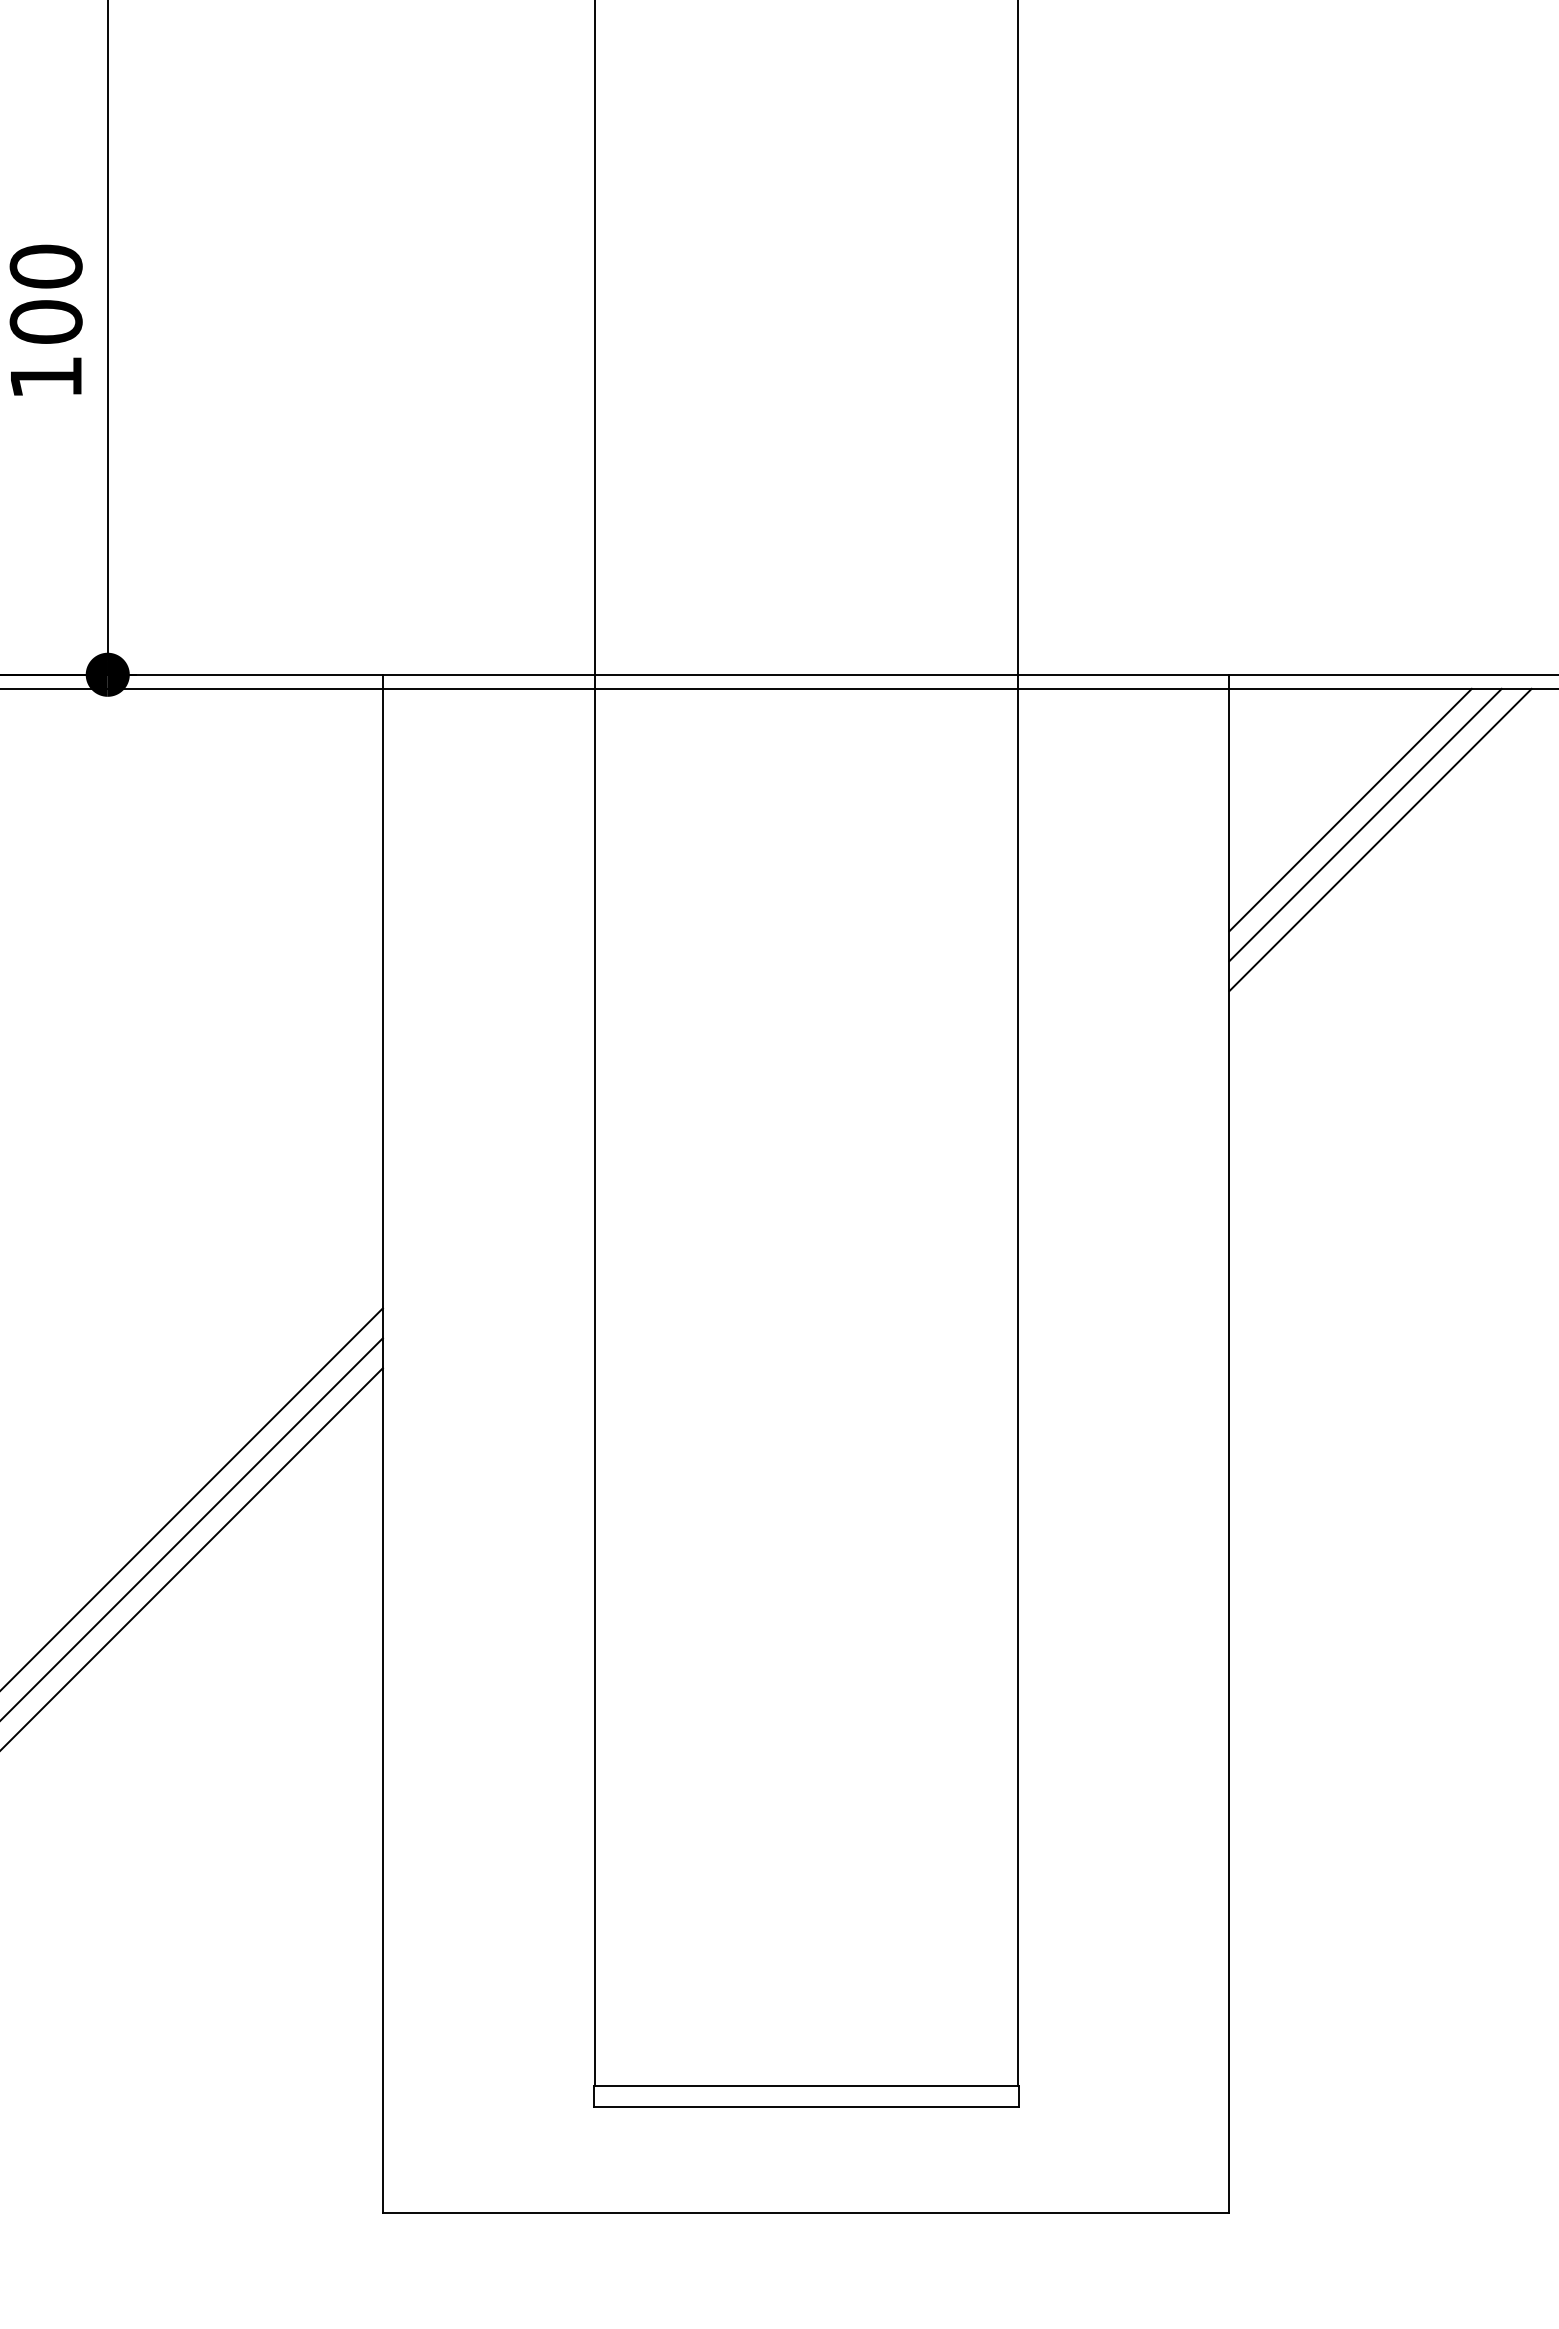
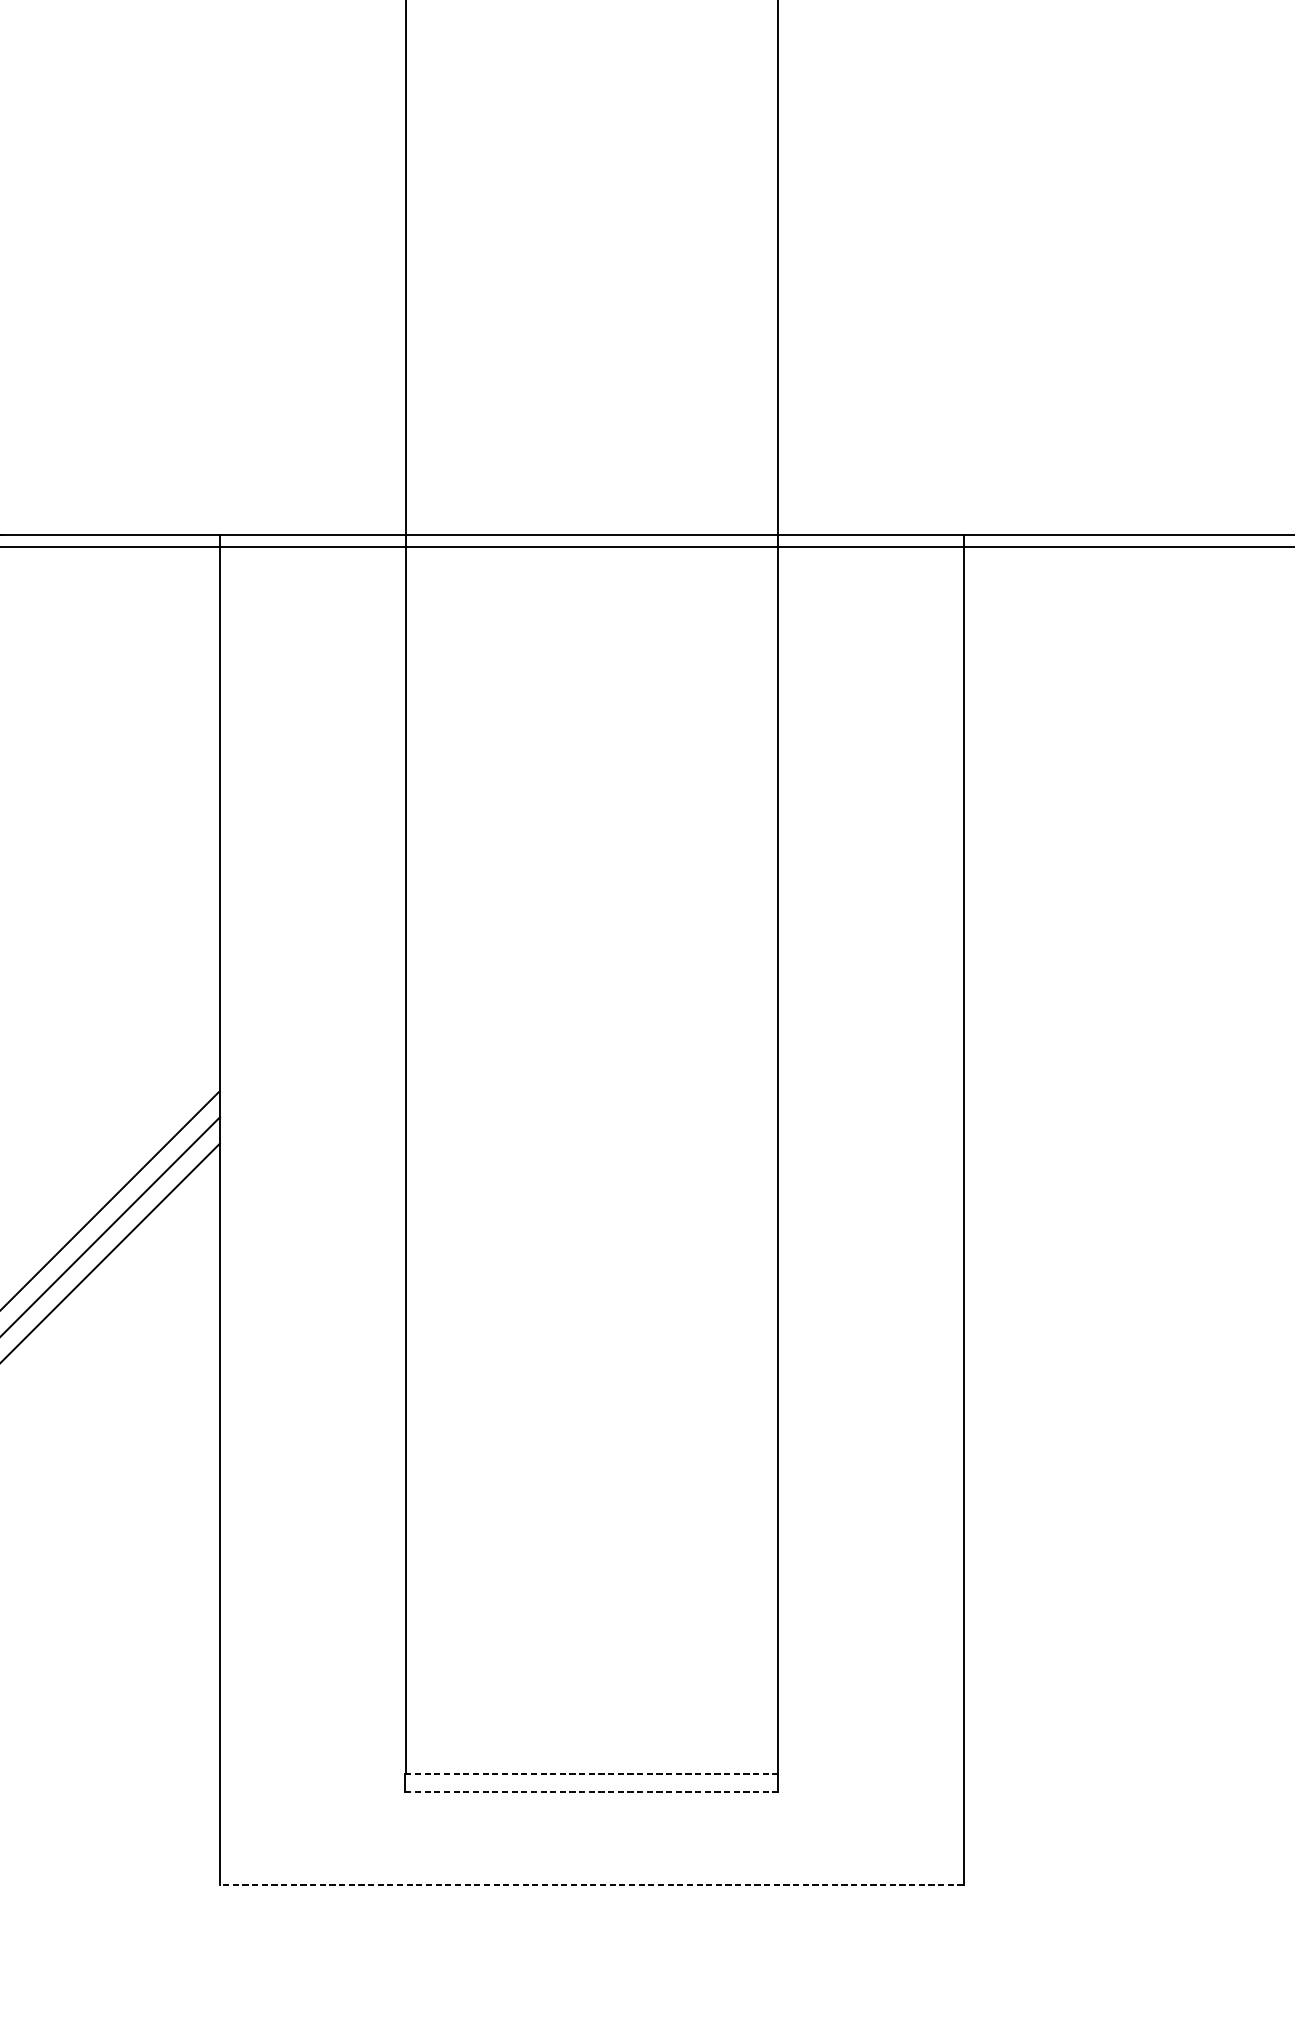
line: (1350, 809) -> (1069, 652), removed
line: (1365, 824) -> (1082, 666), removed
line: (1380, 839) -> (1096, 679), removed
line: (806, 2085) -> (592, 1773), solid -> dashed
line: (806, 2106) -> (592, 1792), solid -> dashed
line: (805, 2212) -> (591, 1885), solid -> dashed

